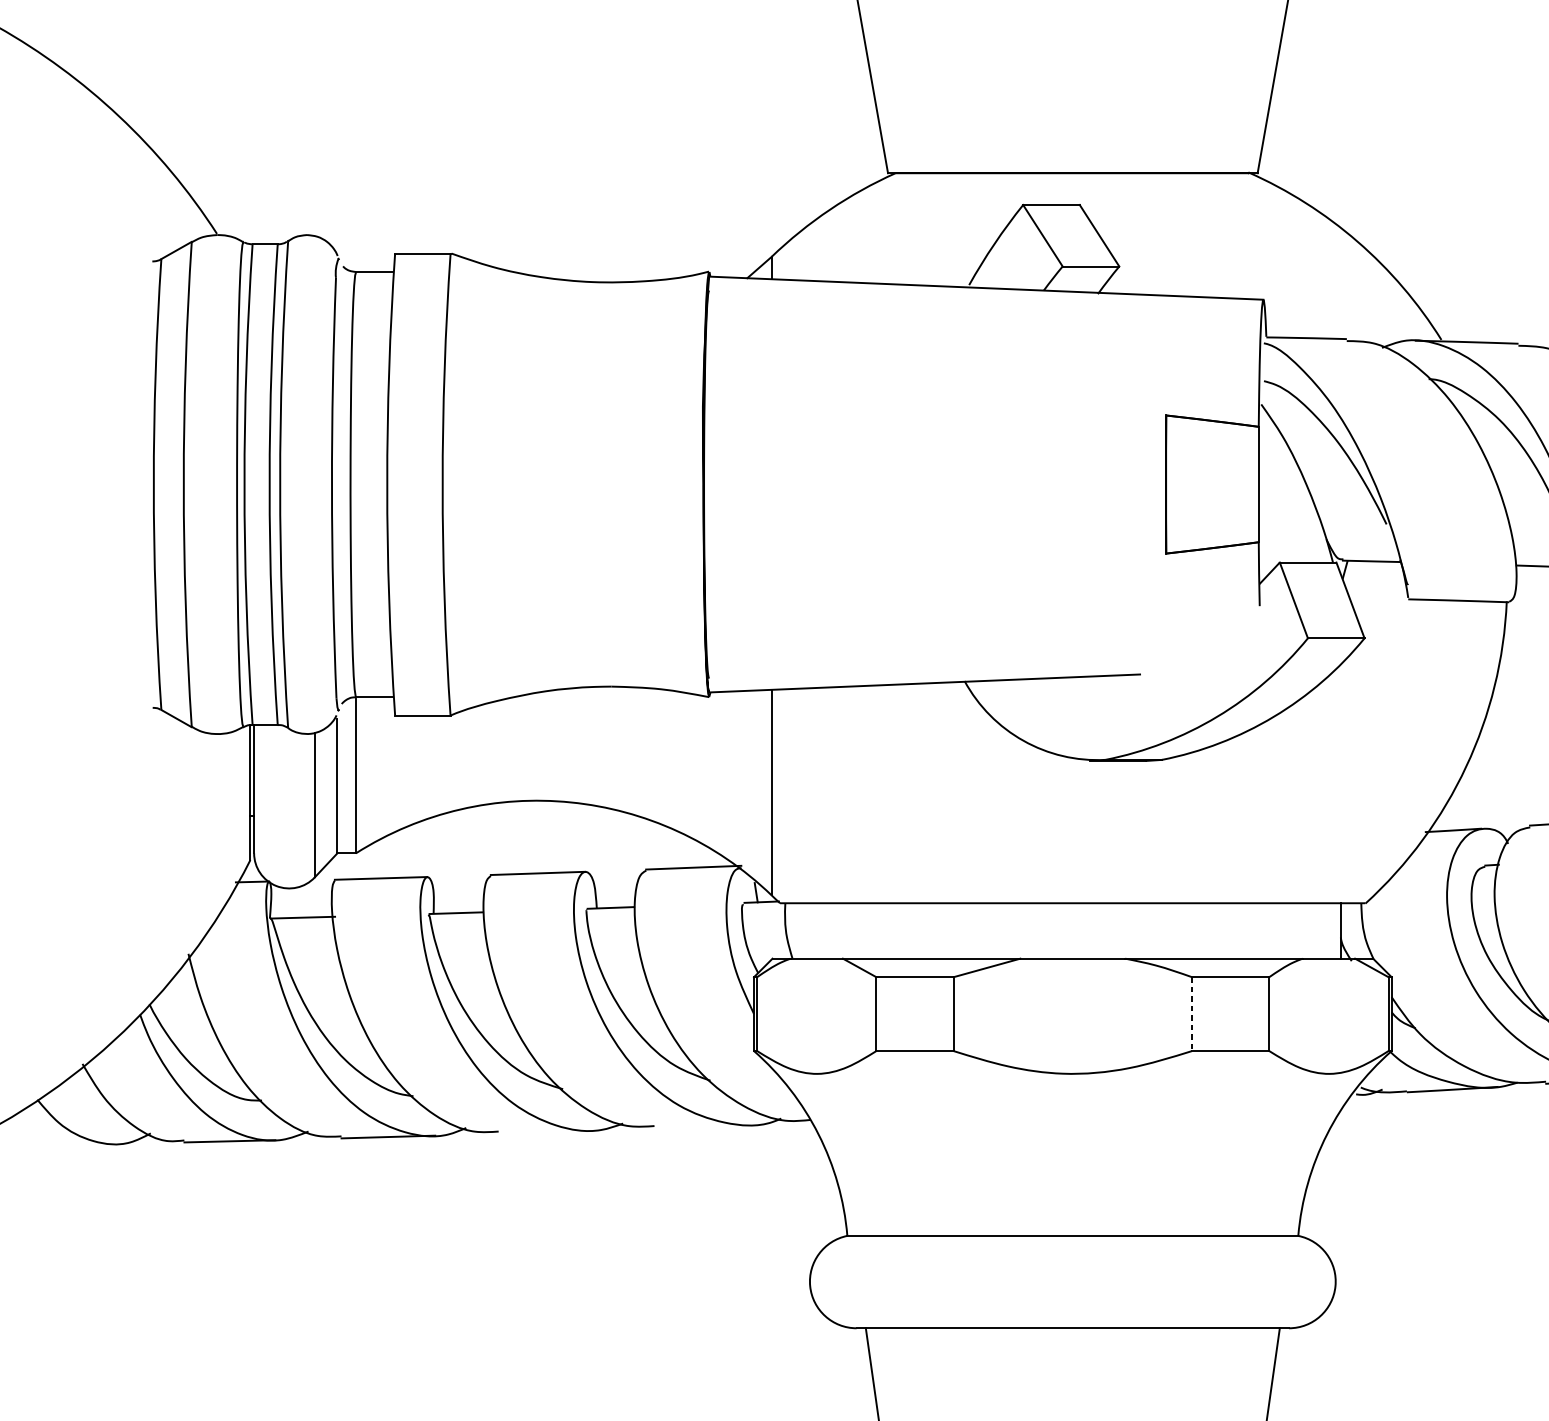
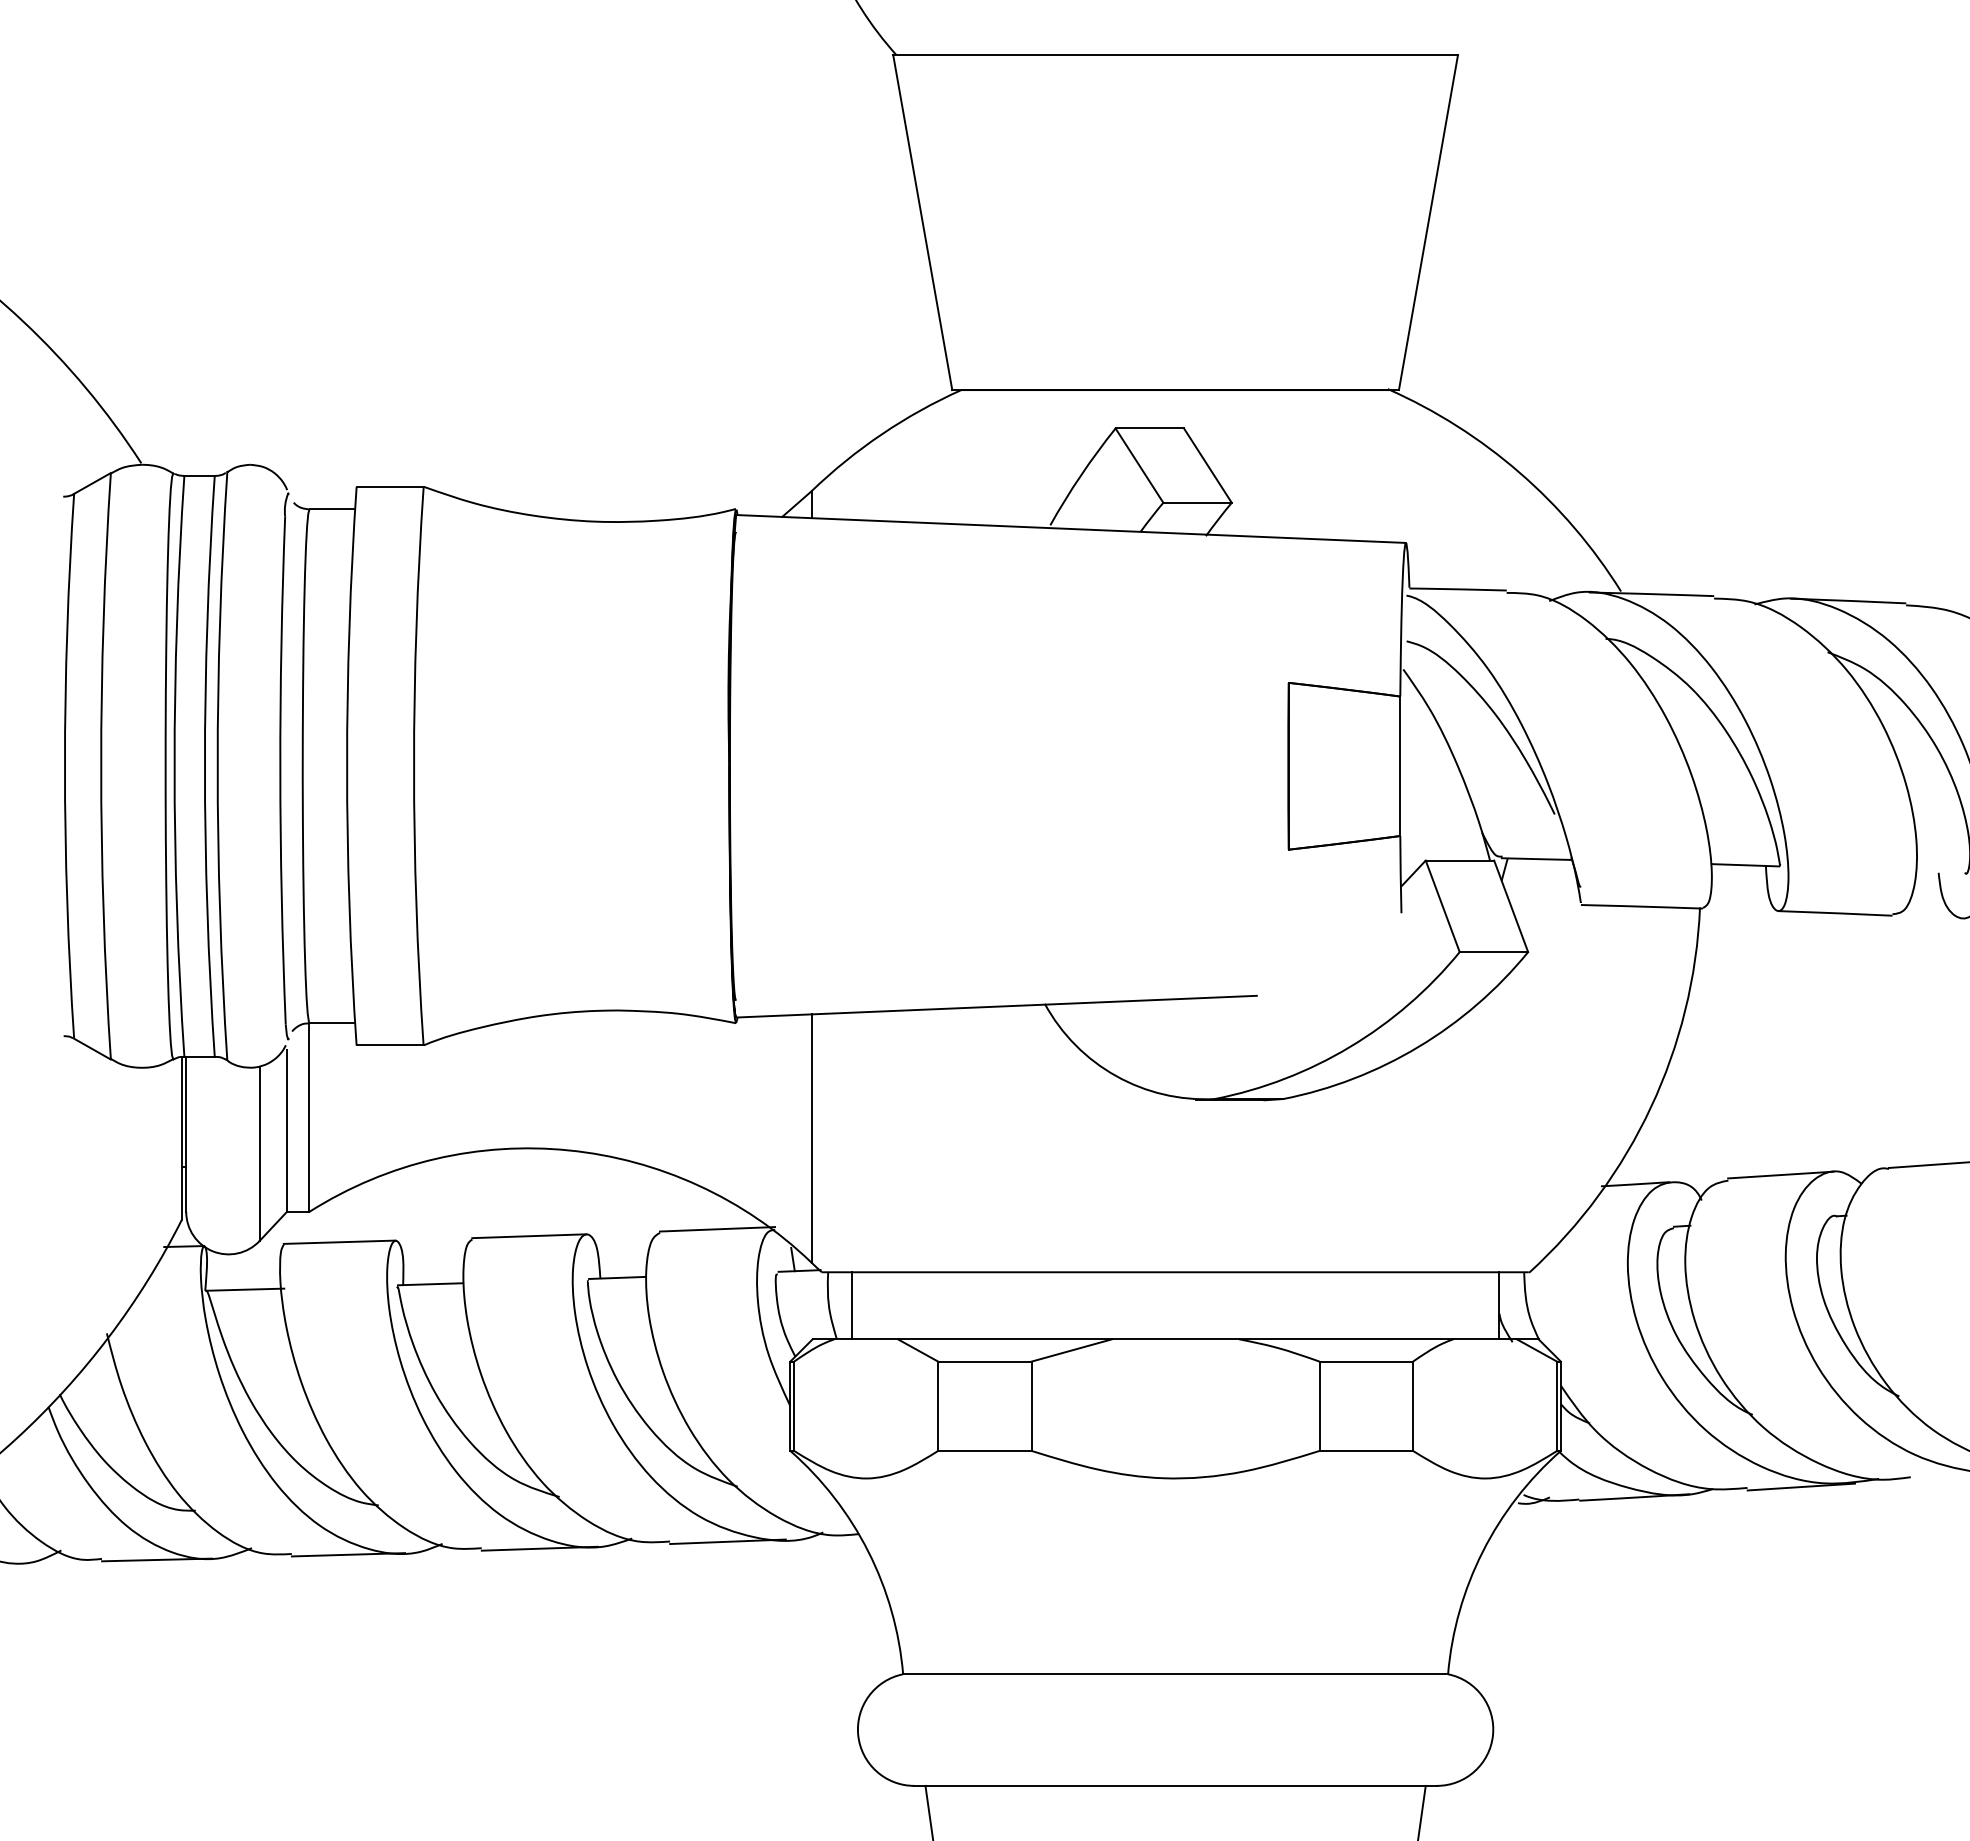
line: (804, 930) -> (851, 1305), added
line: (1191, 1014) -> (1319, 1406), dashed -> solid
line: (702, 1126) -> (727, 1541), added
line: (546, 1131) -> (539, 1548), added

